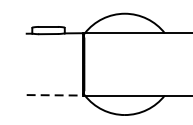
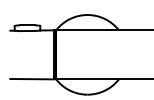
line: (54, 95) -> (32, 79), dashed -> solid

